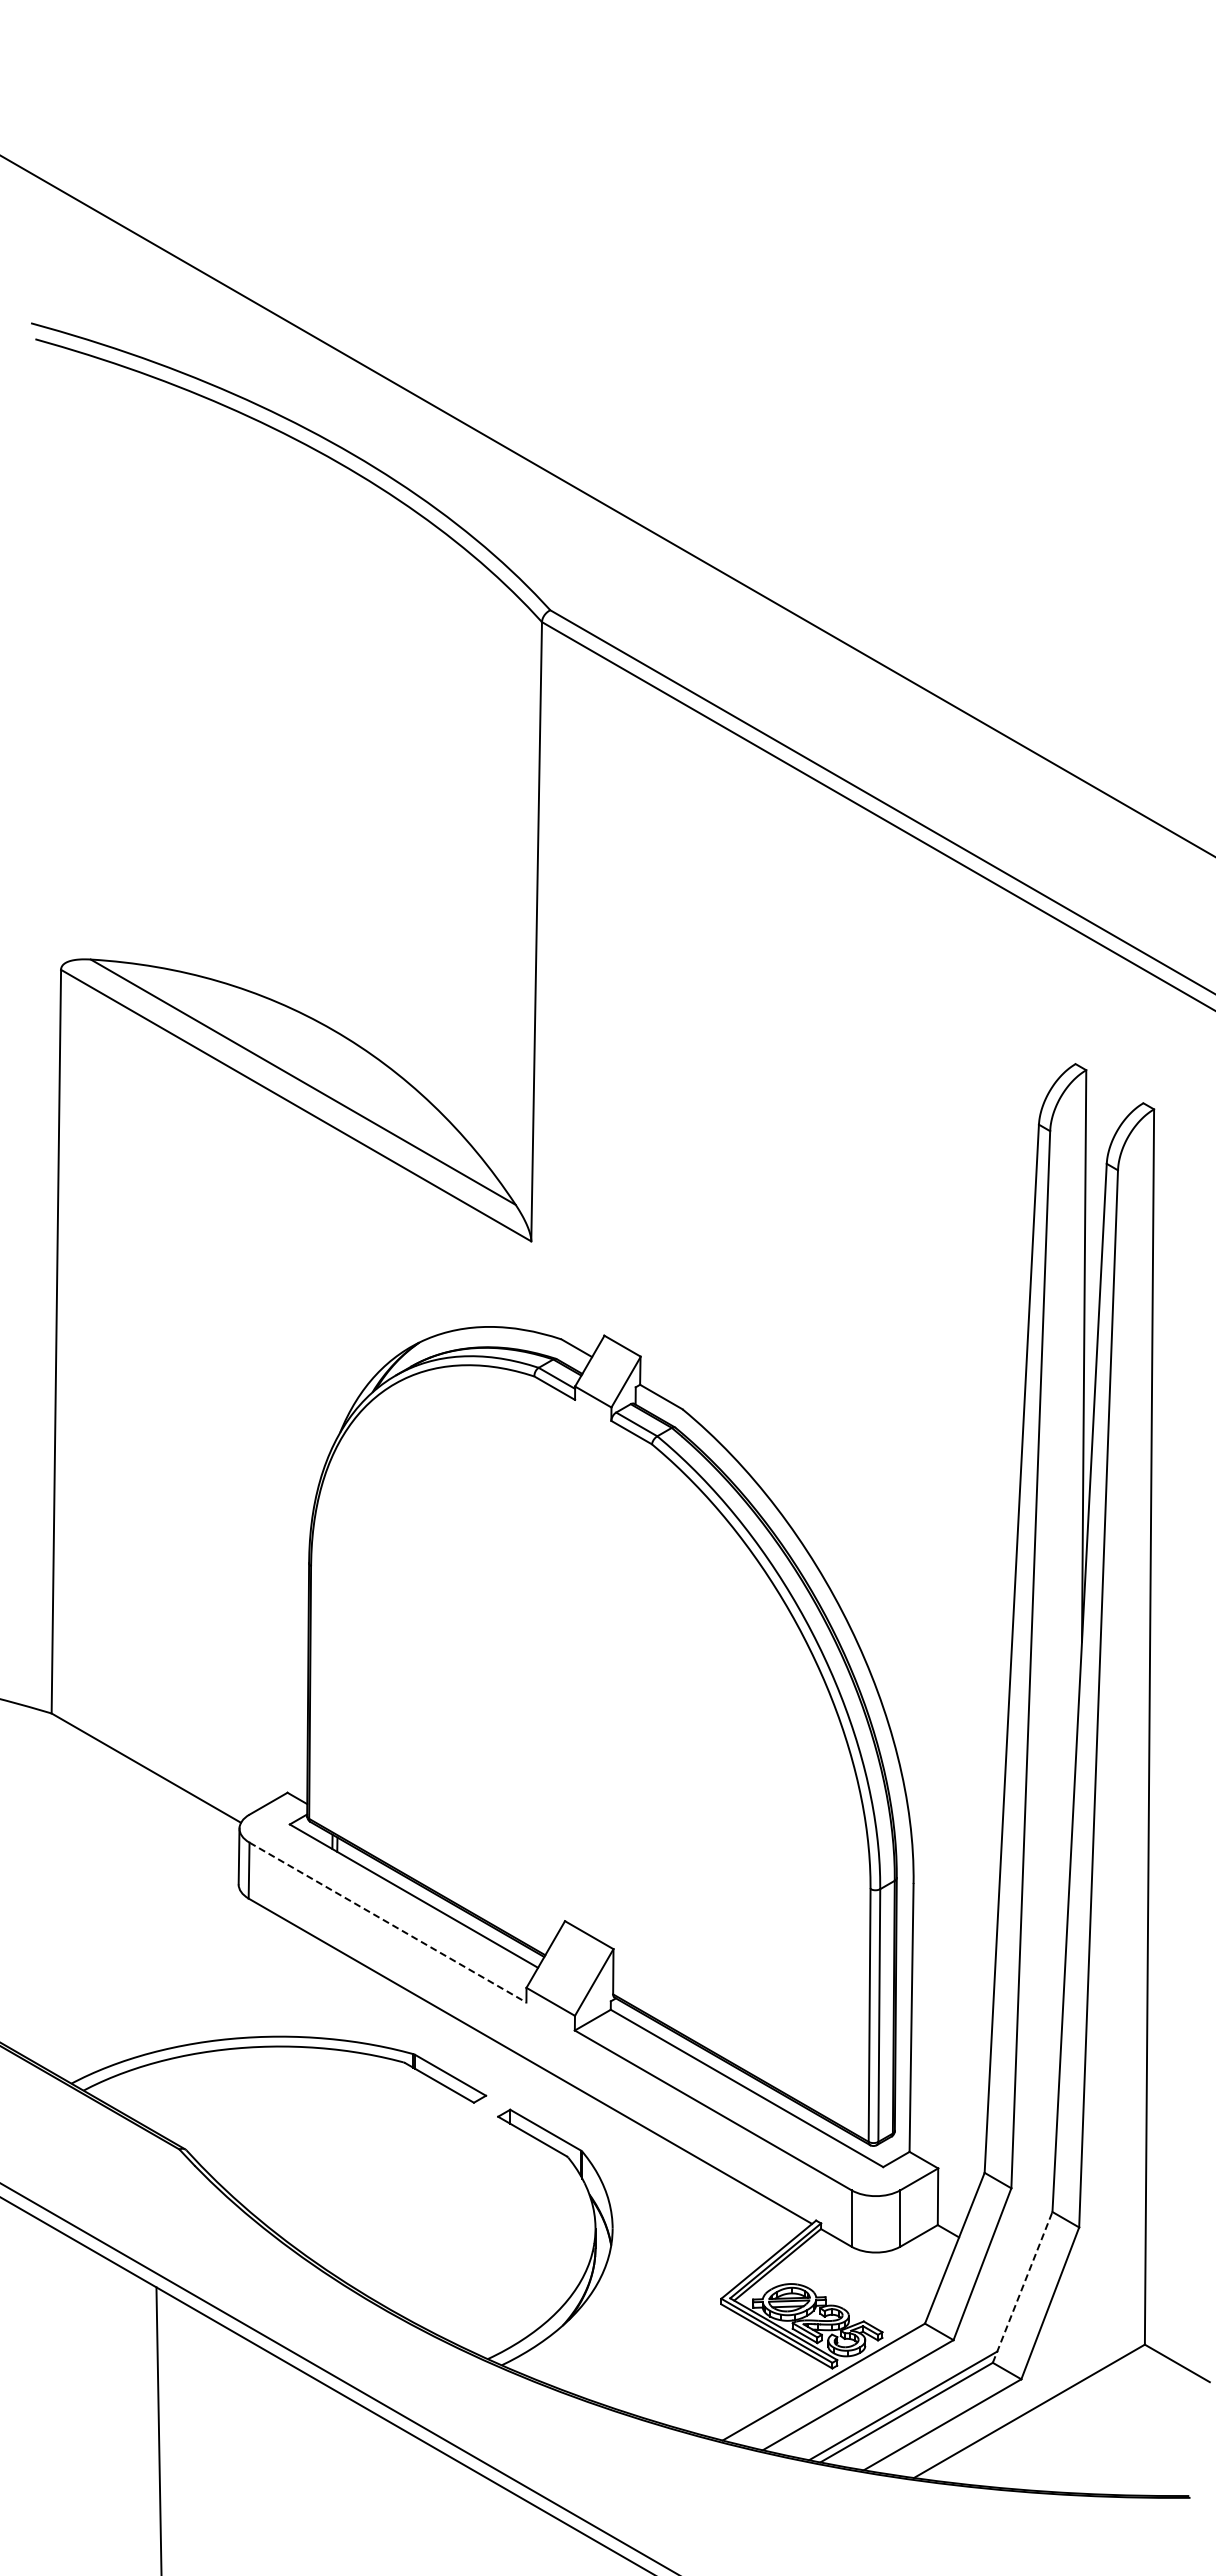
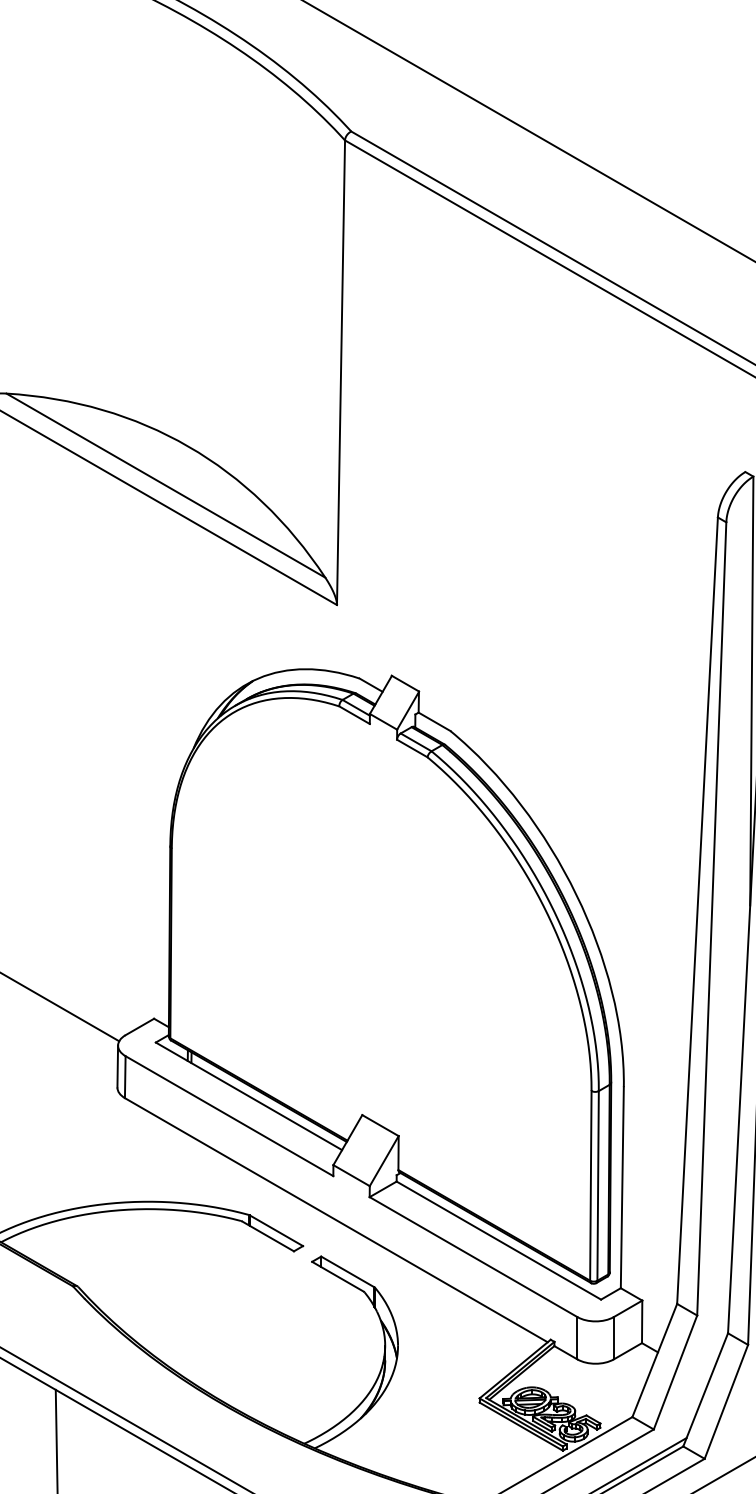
line: (387, 1922) -> (229, 1116), dashed -> solid
line: (1022, 2286) -> (705, 1389), dashed -> solid

